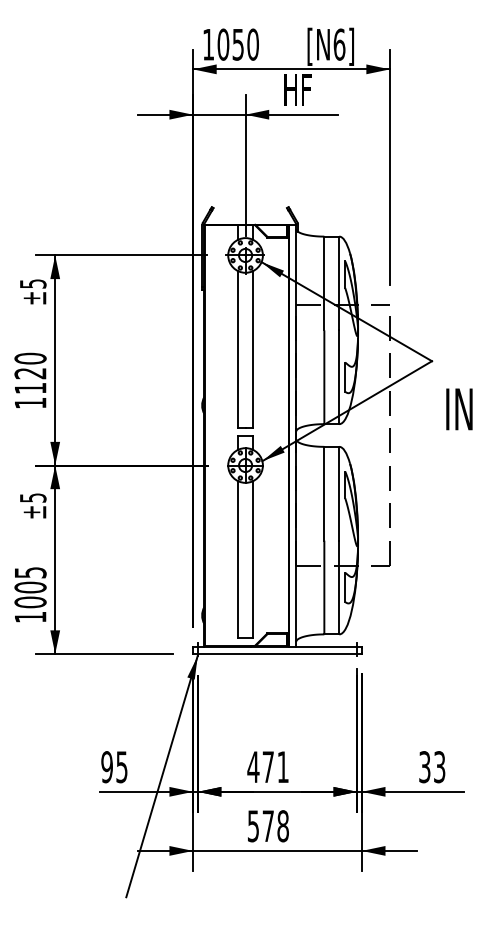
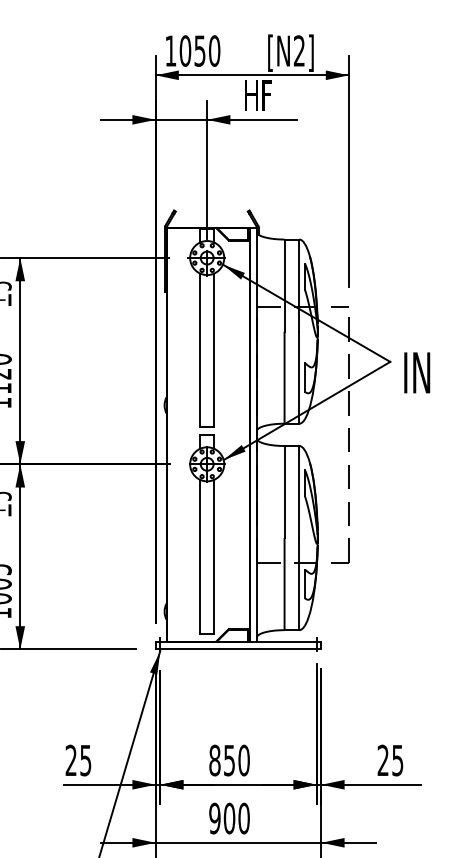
text: (339, 44) -> (299, 50), [N6] -> [N2]
text: (459, 409) -> (417, 372), moved
text: (106, 767) -> (70, 760), 95 -> 25
text: (268, 767) -> (229, 760), 471 -> 850
text: (432, 767) -> (390, 760), 33 -> 25
text: (268, 826) -> (229, 818), 578 -> 900

